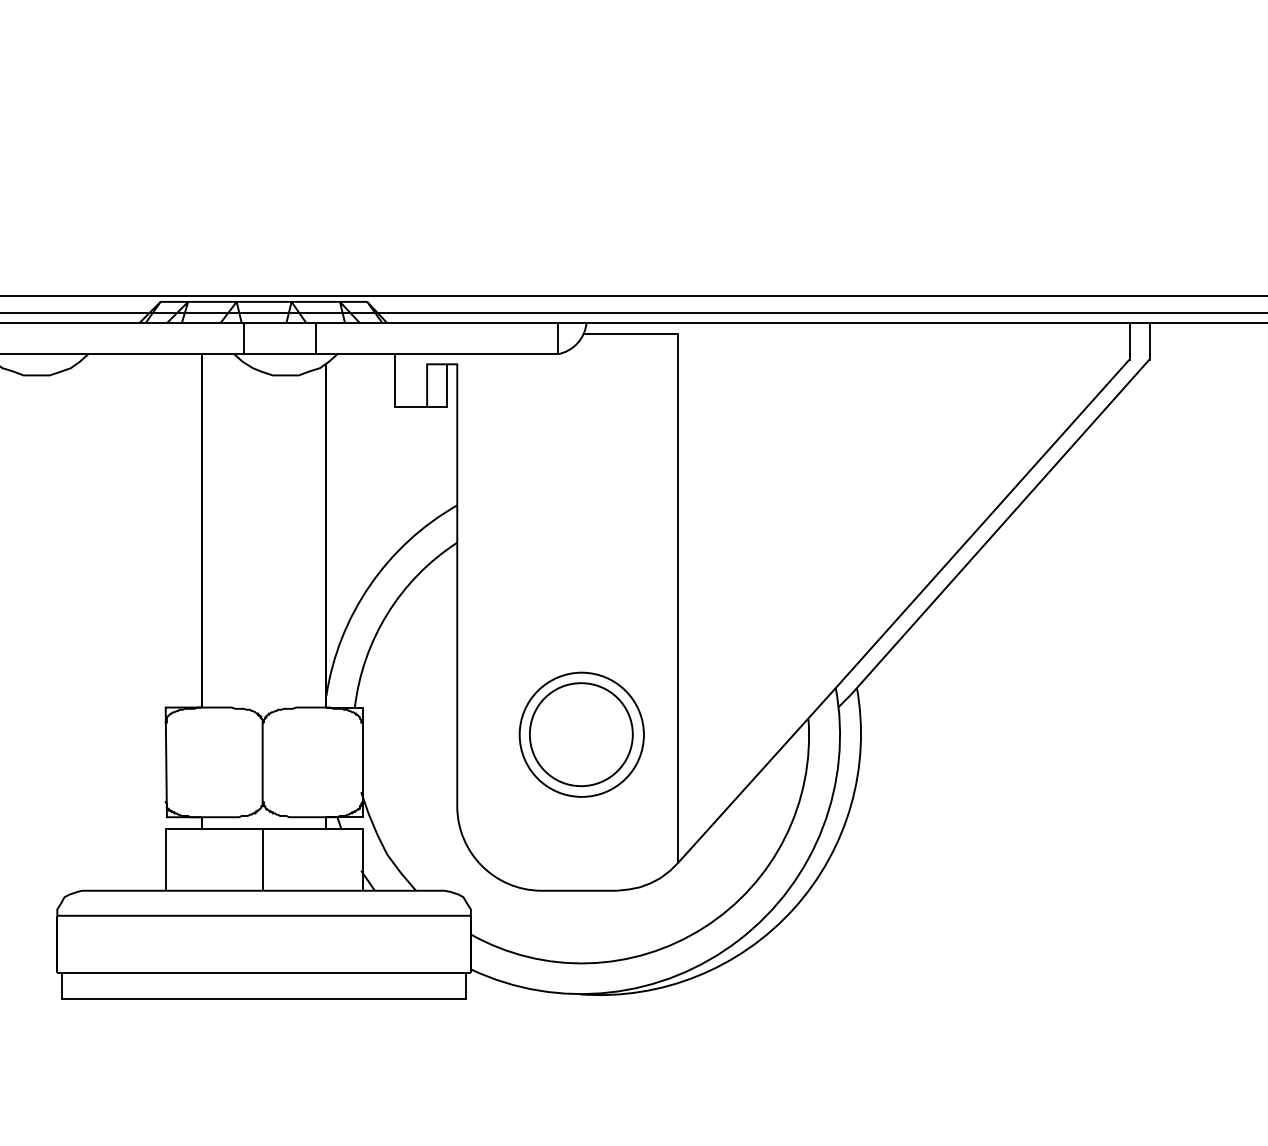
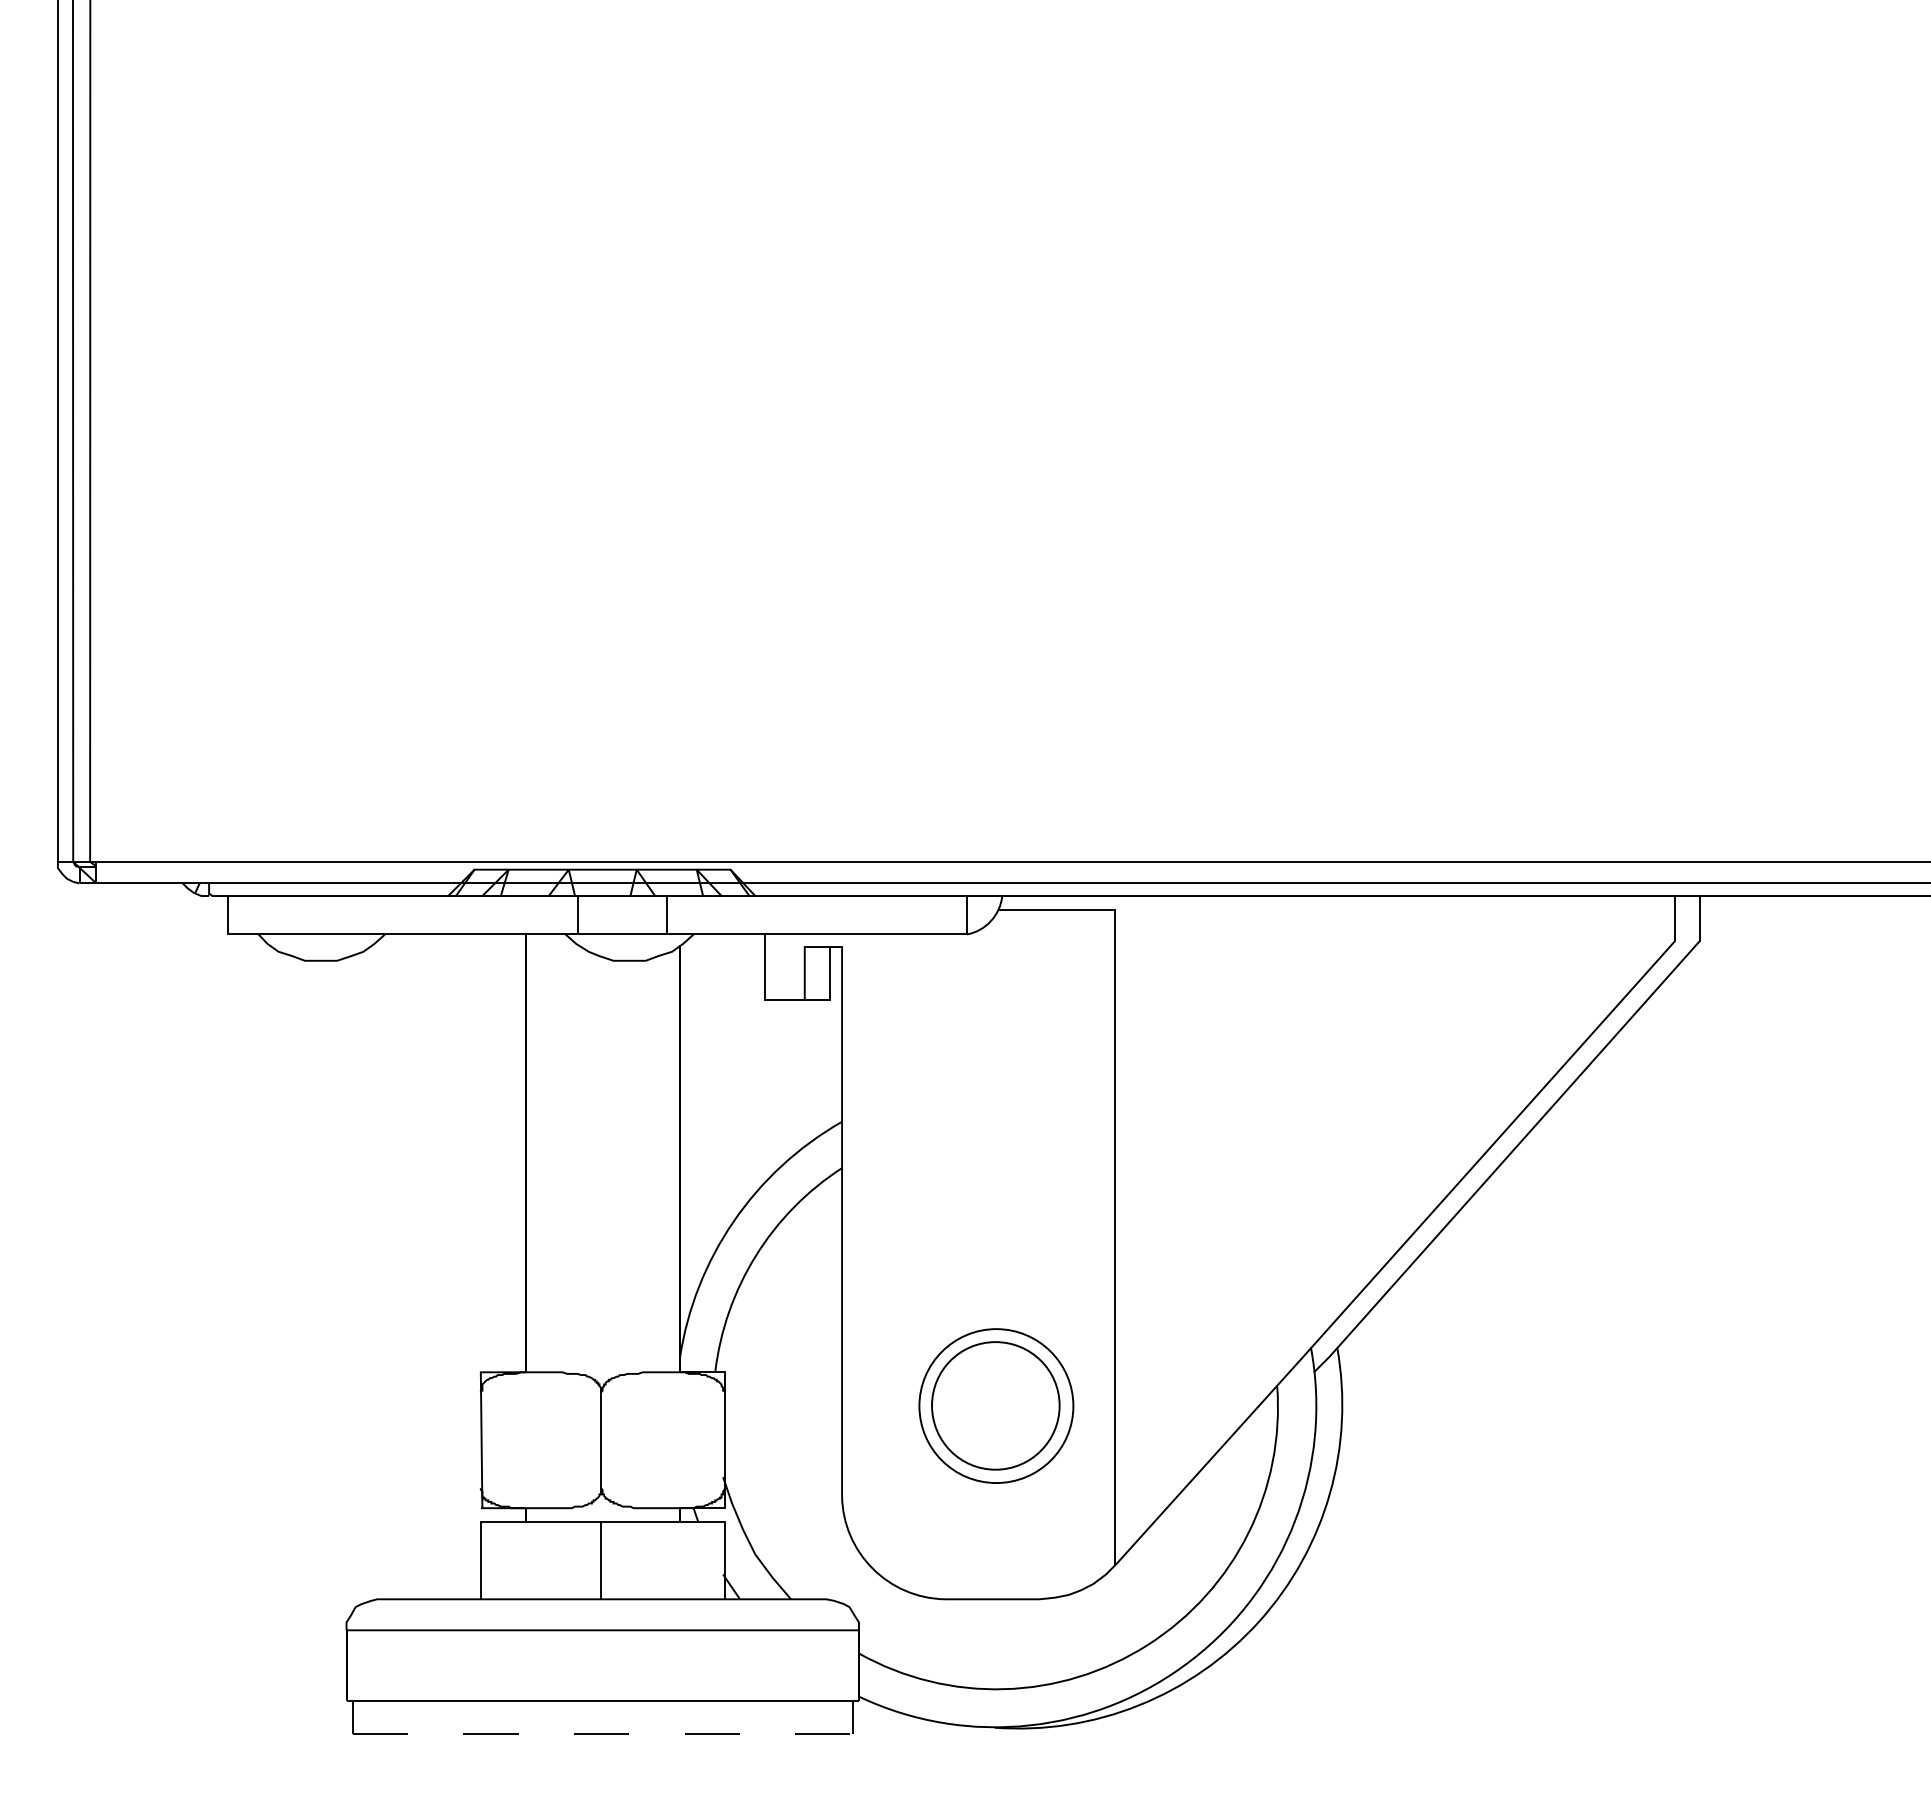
line: (263, 999) -> (602, 1733), solid -> dashed

